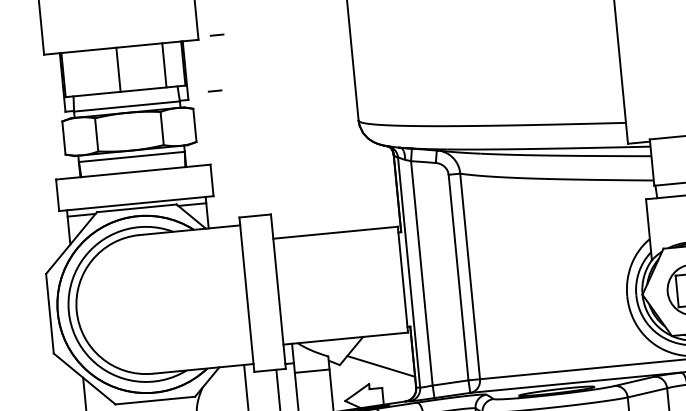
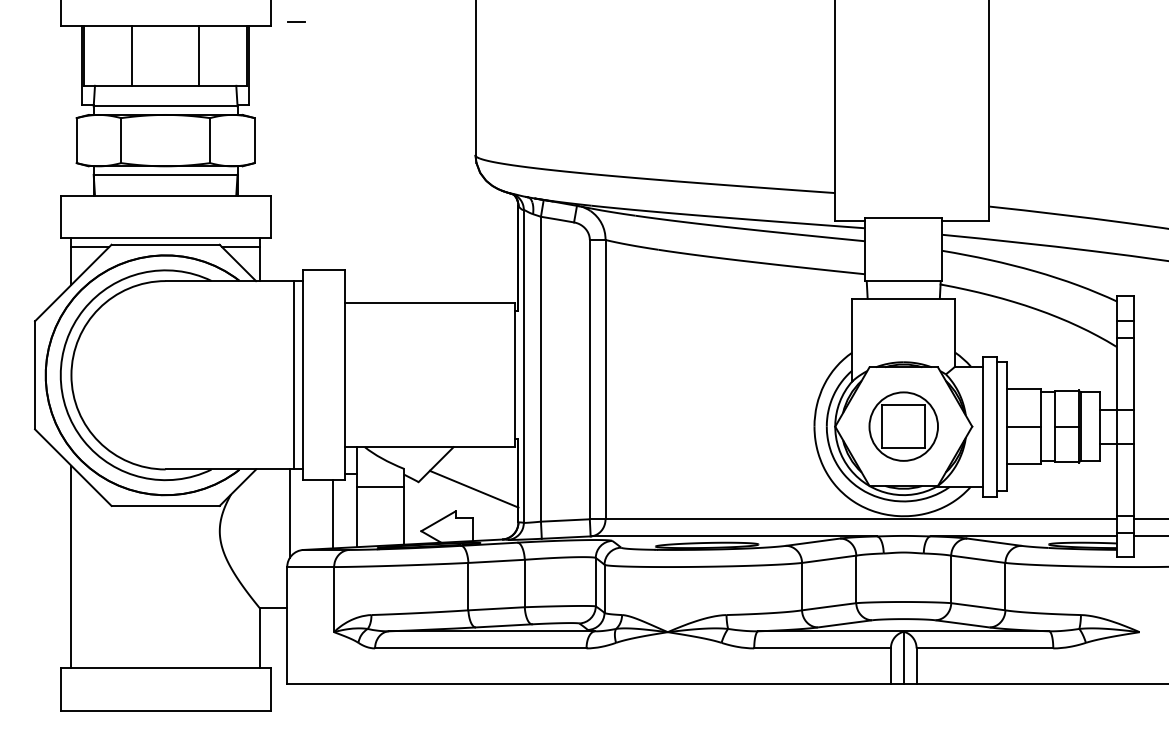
line: (164, 65) -> (199, 55), moved
line: (118, 69) -> (131, 55), moved
line: (215, 90) -> (286, 96), removed
line: (240, 295) -> (294, 375), added

